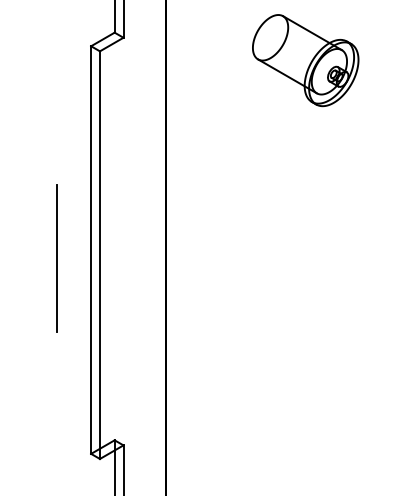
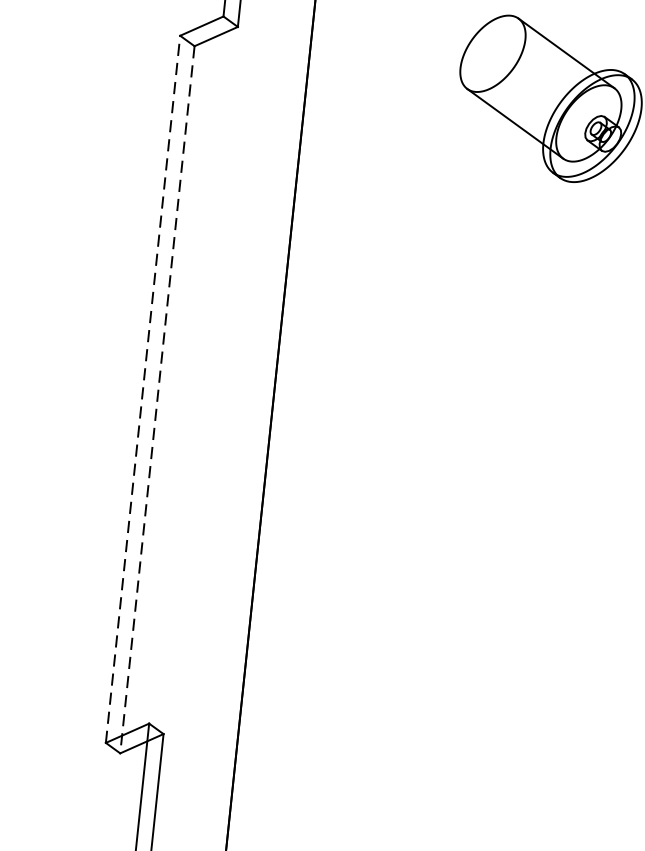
line: (91, 250) -> (143, 390), solid -> dashed
line: (99, 255) -> (156, 400), solid -> dashed
line: (57, 258) -> (83, 397), removed

